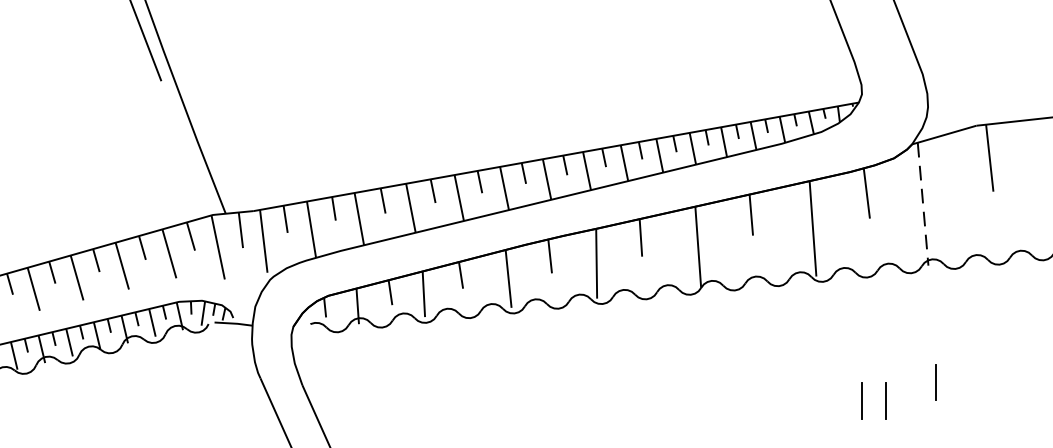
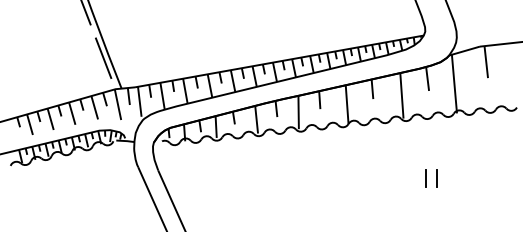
line: (187, 150) -> (103, 58), added
line: (923, 205) -> (454, 84), dashed -> solid
line: (935, 383) -> (460, 169), removed

